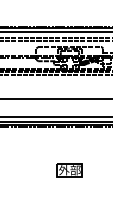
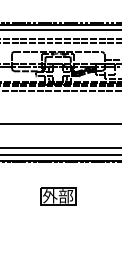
part: (69, 170) -> (57, 196), moved

